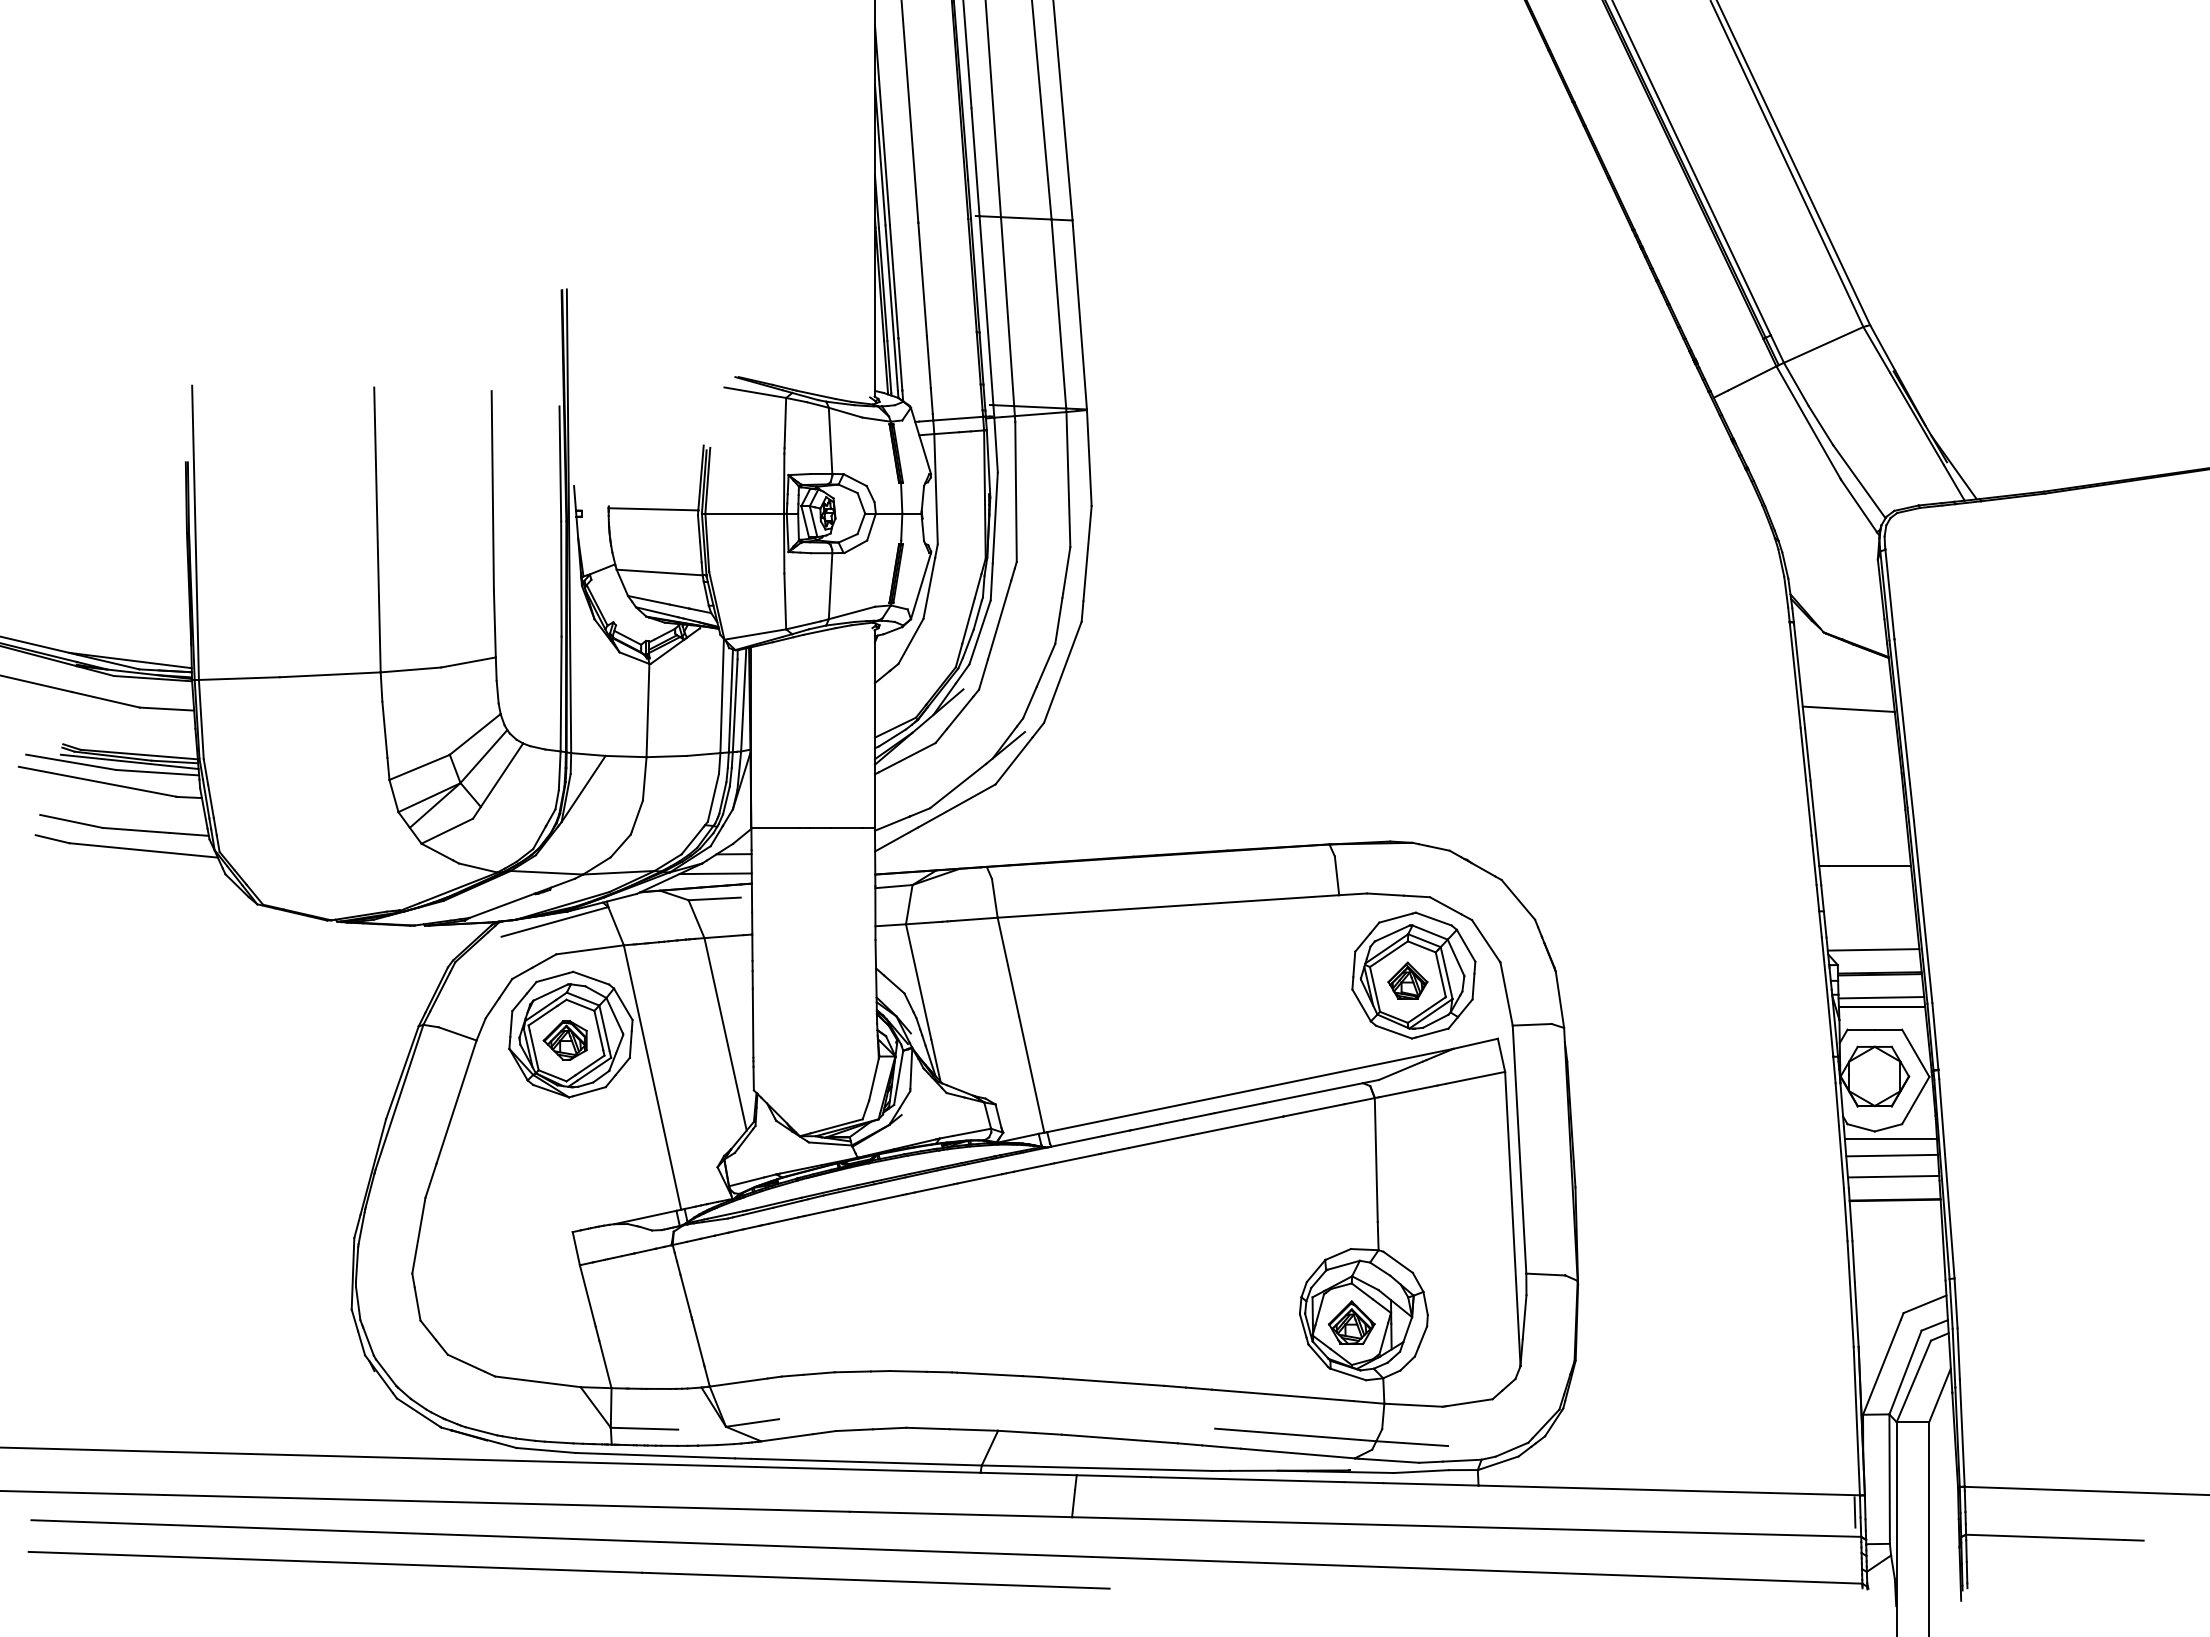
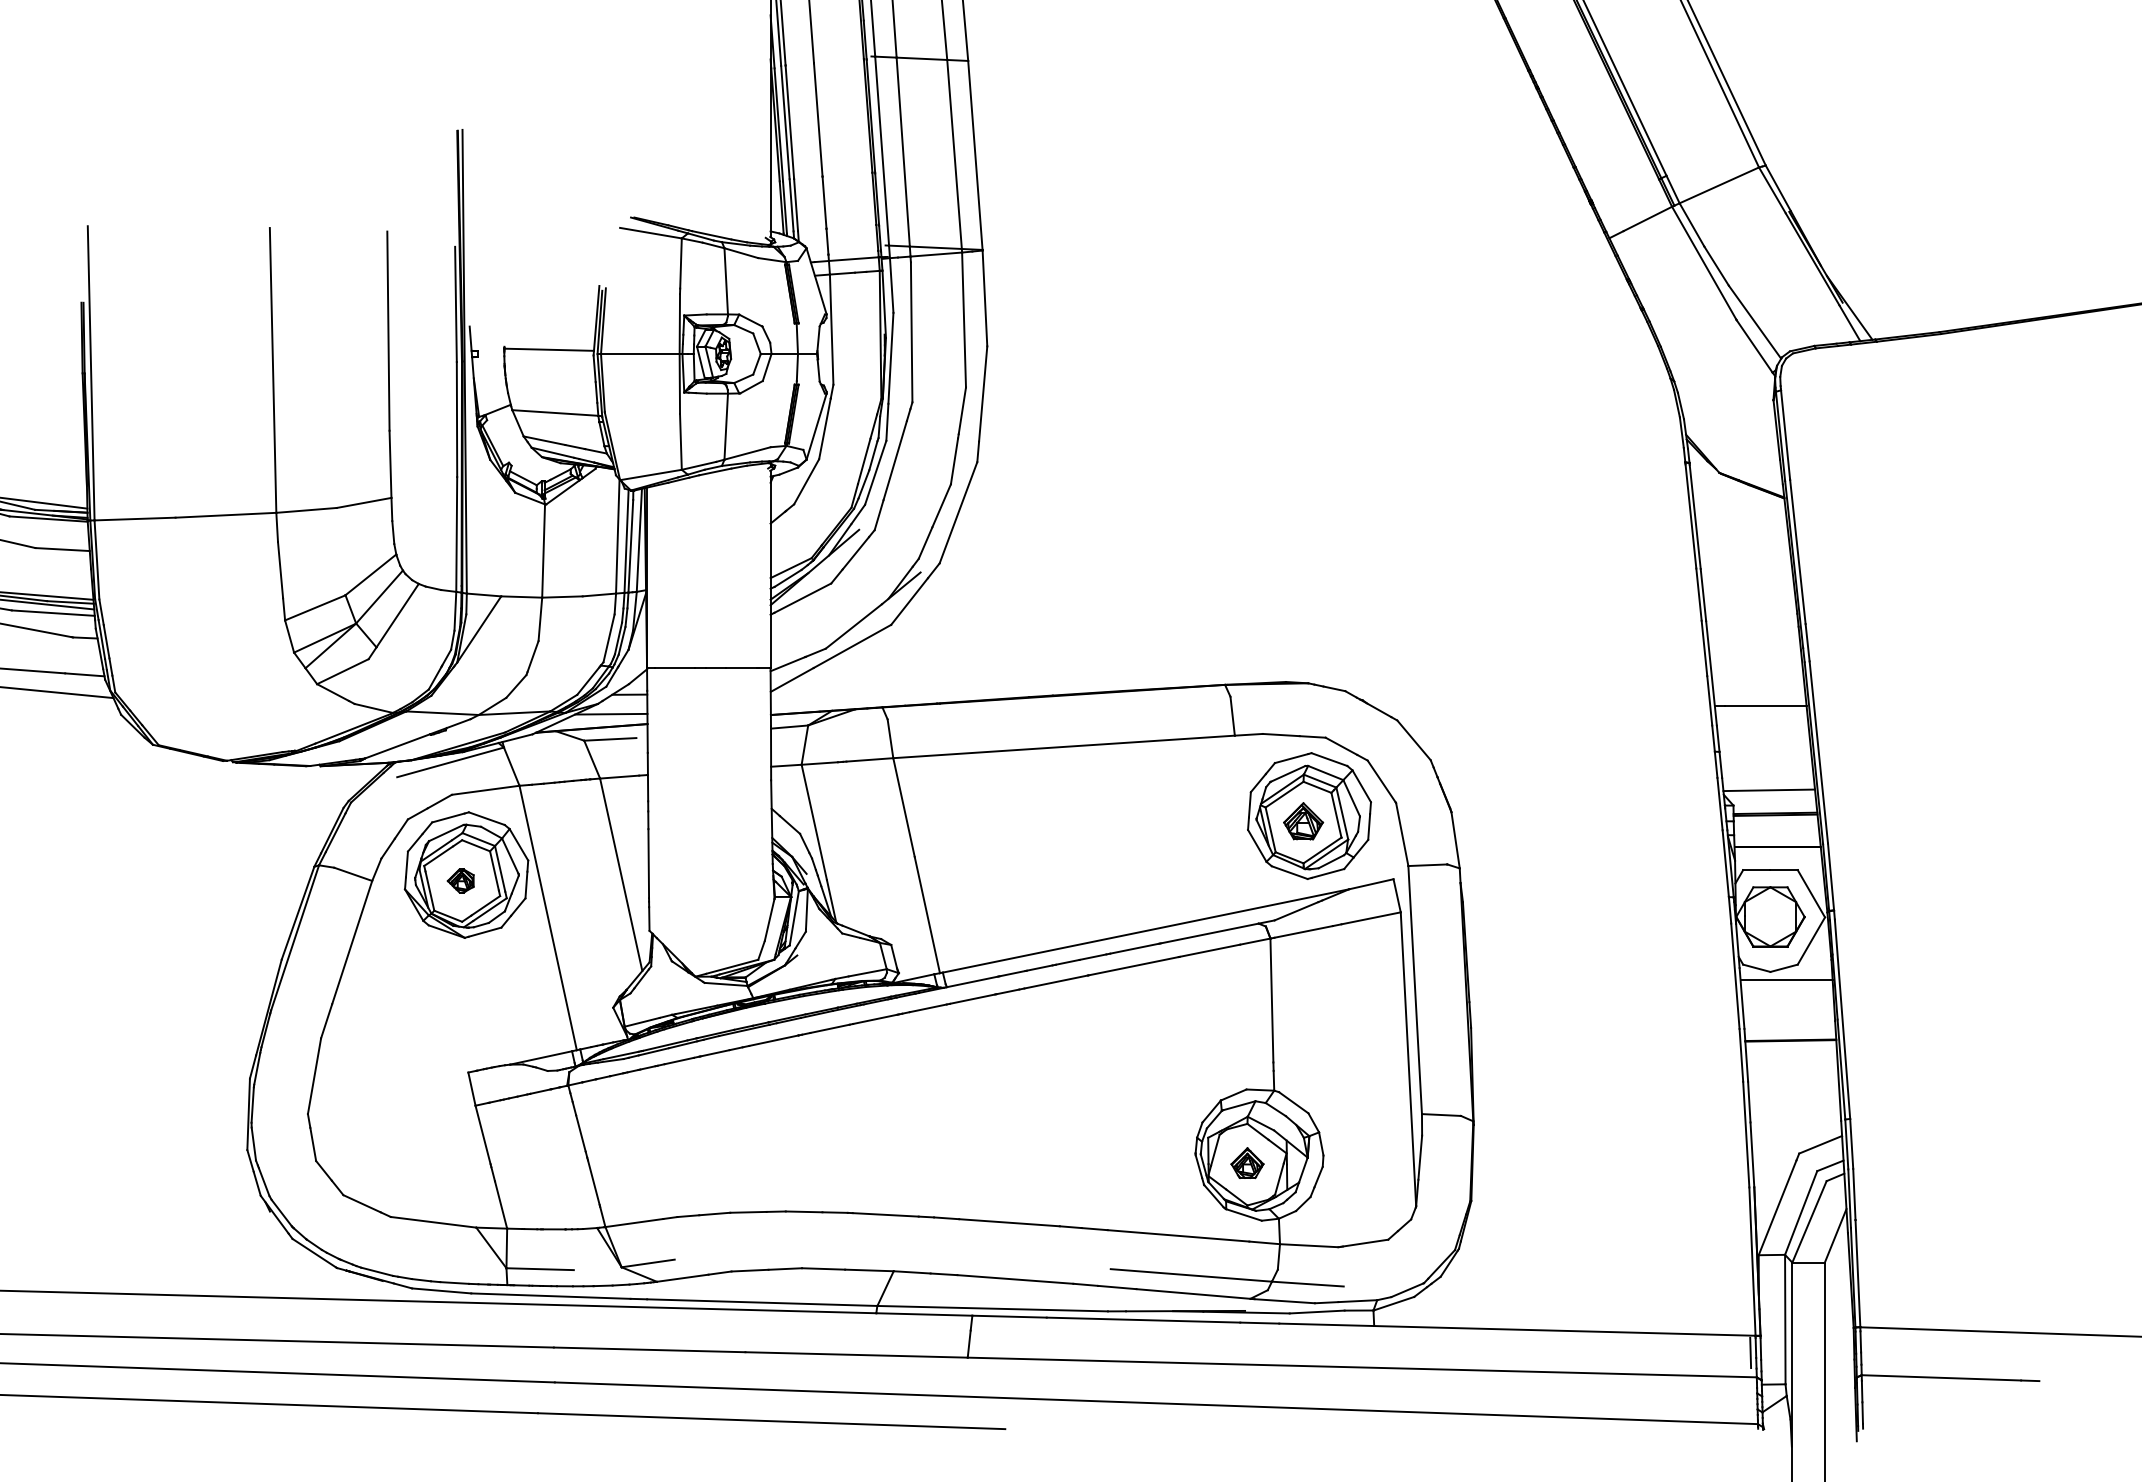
line: (1848, 708) -> (1744, 548), removed
line: (1881, 997) -> (1777, 837), removed
part: (564, 1040) -> (460, 880), size x0.6
line: (1891, 1155) -> (1787, 995), removed
line: (1893, 1176) -> (1789, 1016), removed
part: (1351, 1322) -> (1247, 1162), size x0.7

